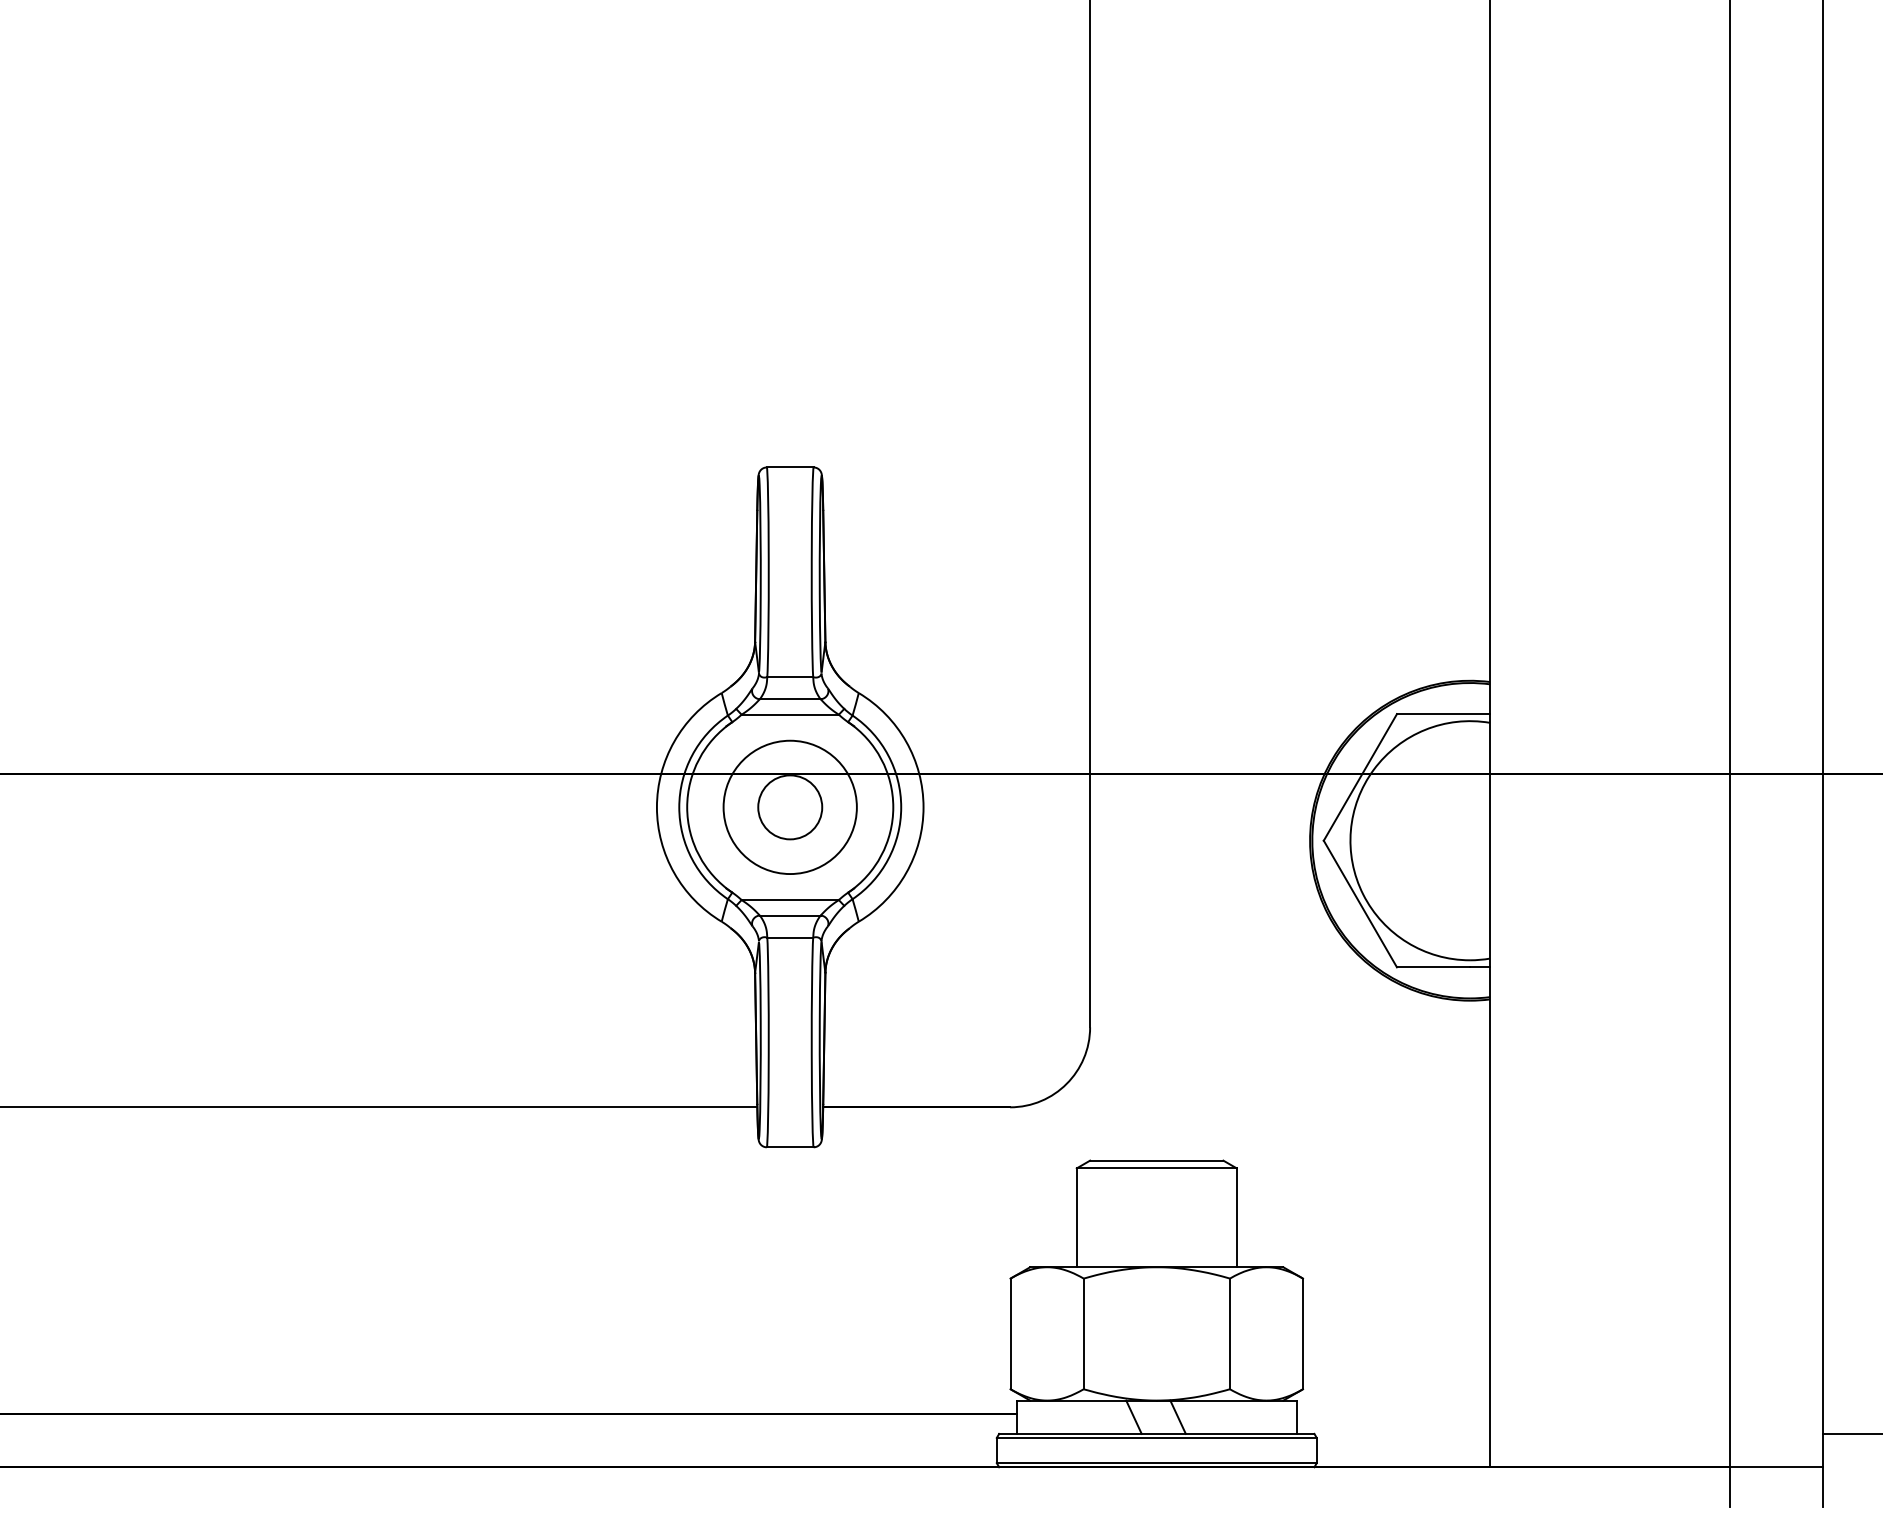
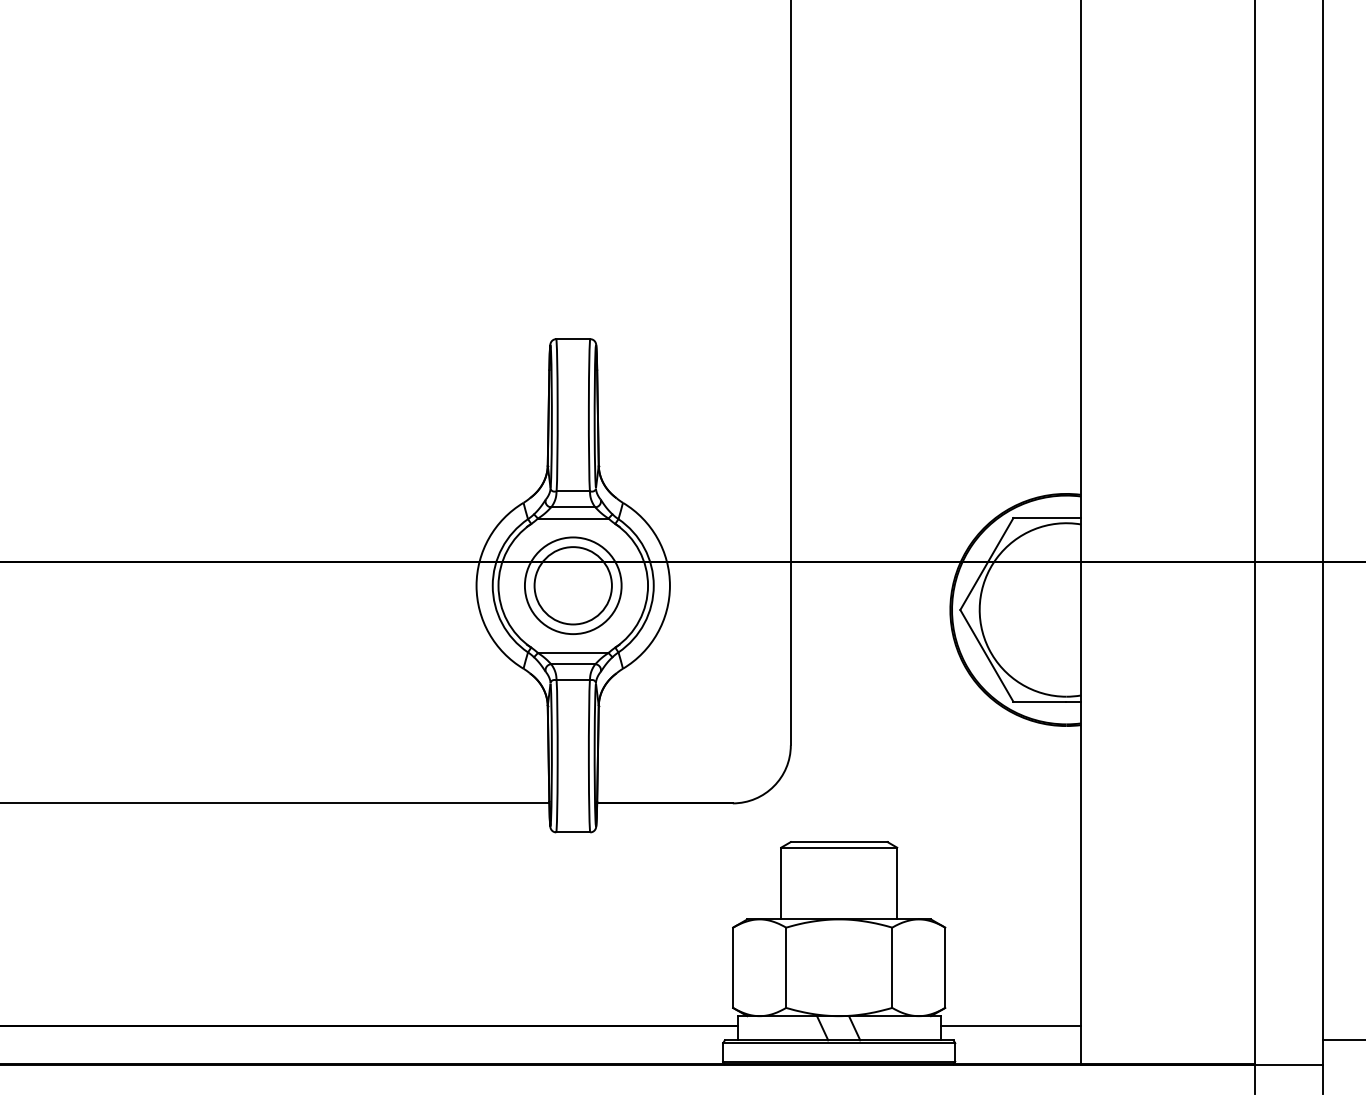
circle: (789, 807) -> (572, 585), size x1.67
line: (1393, 1413) -> (1010, 1025), added

